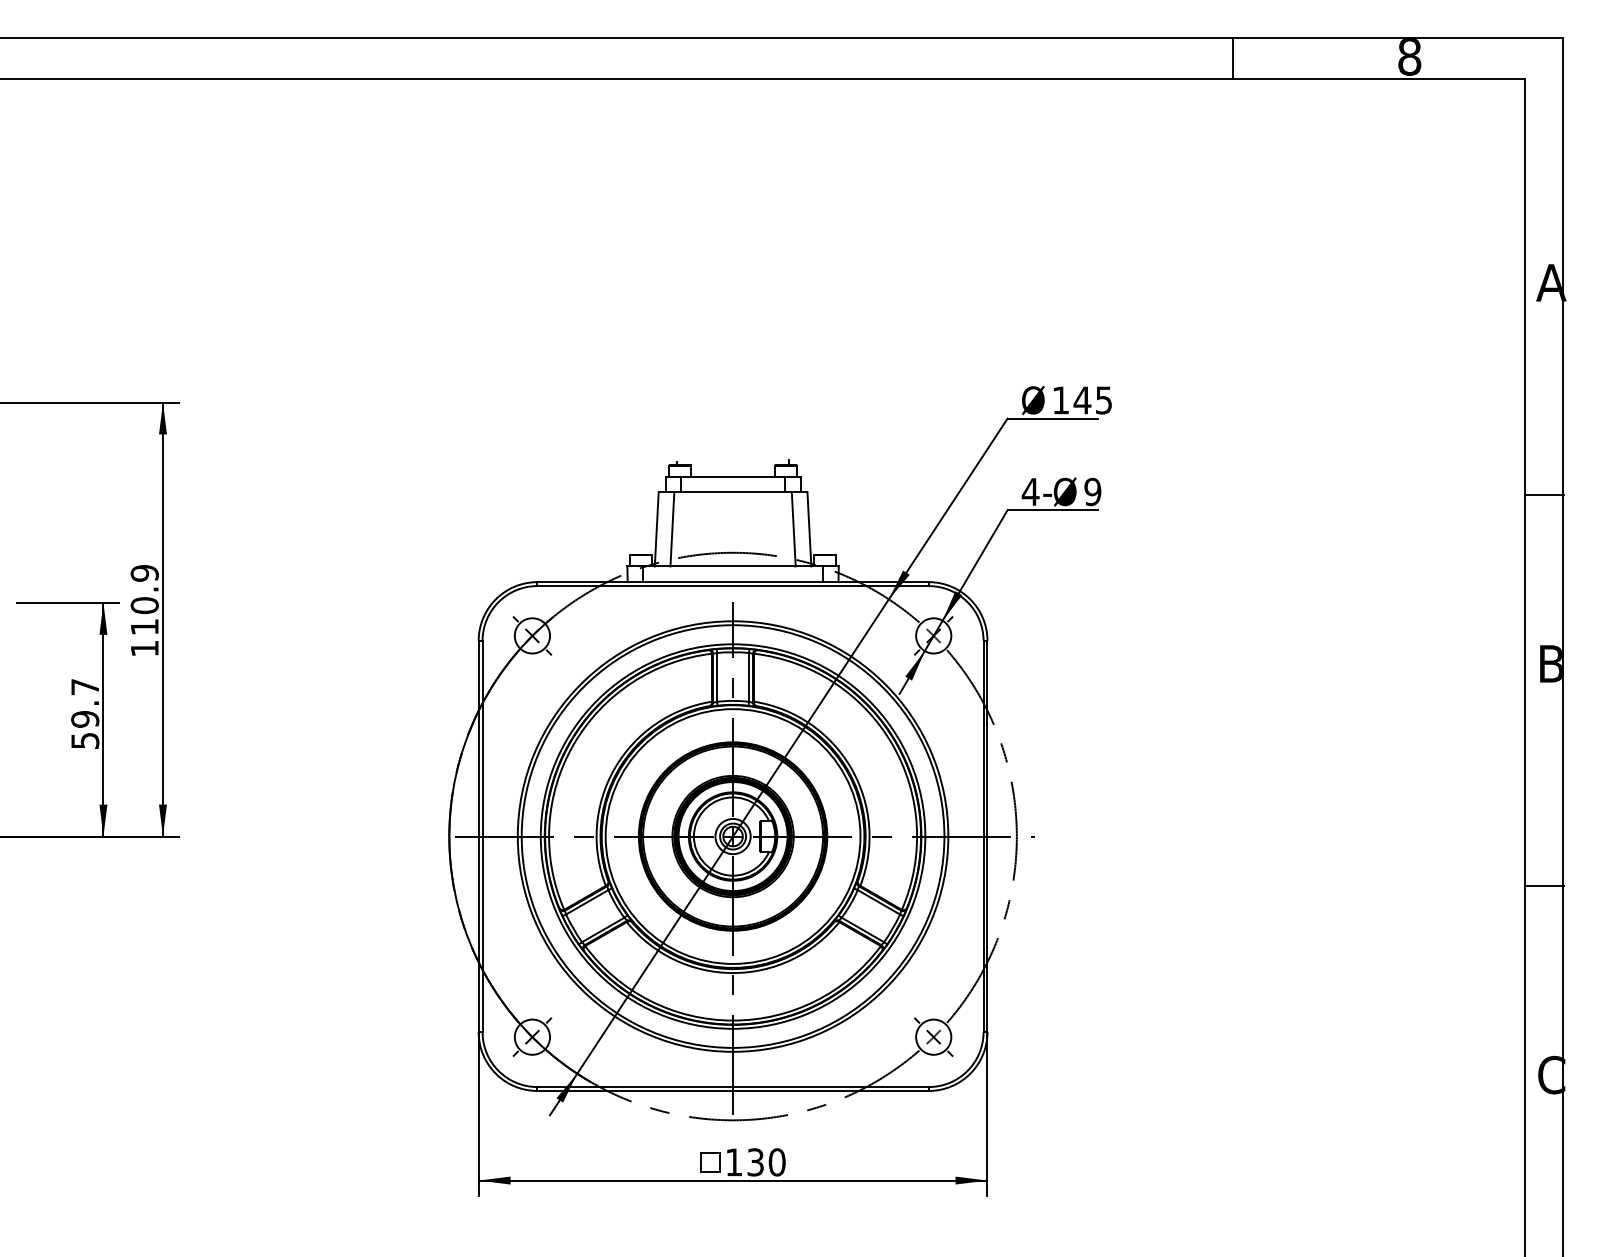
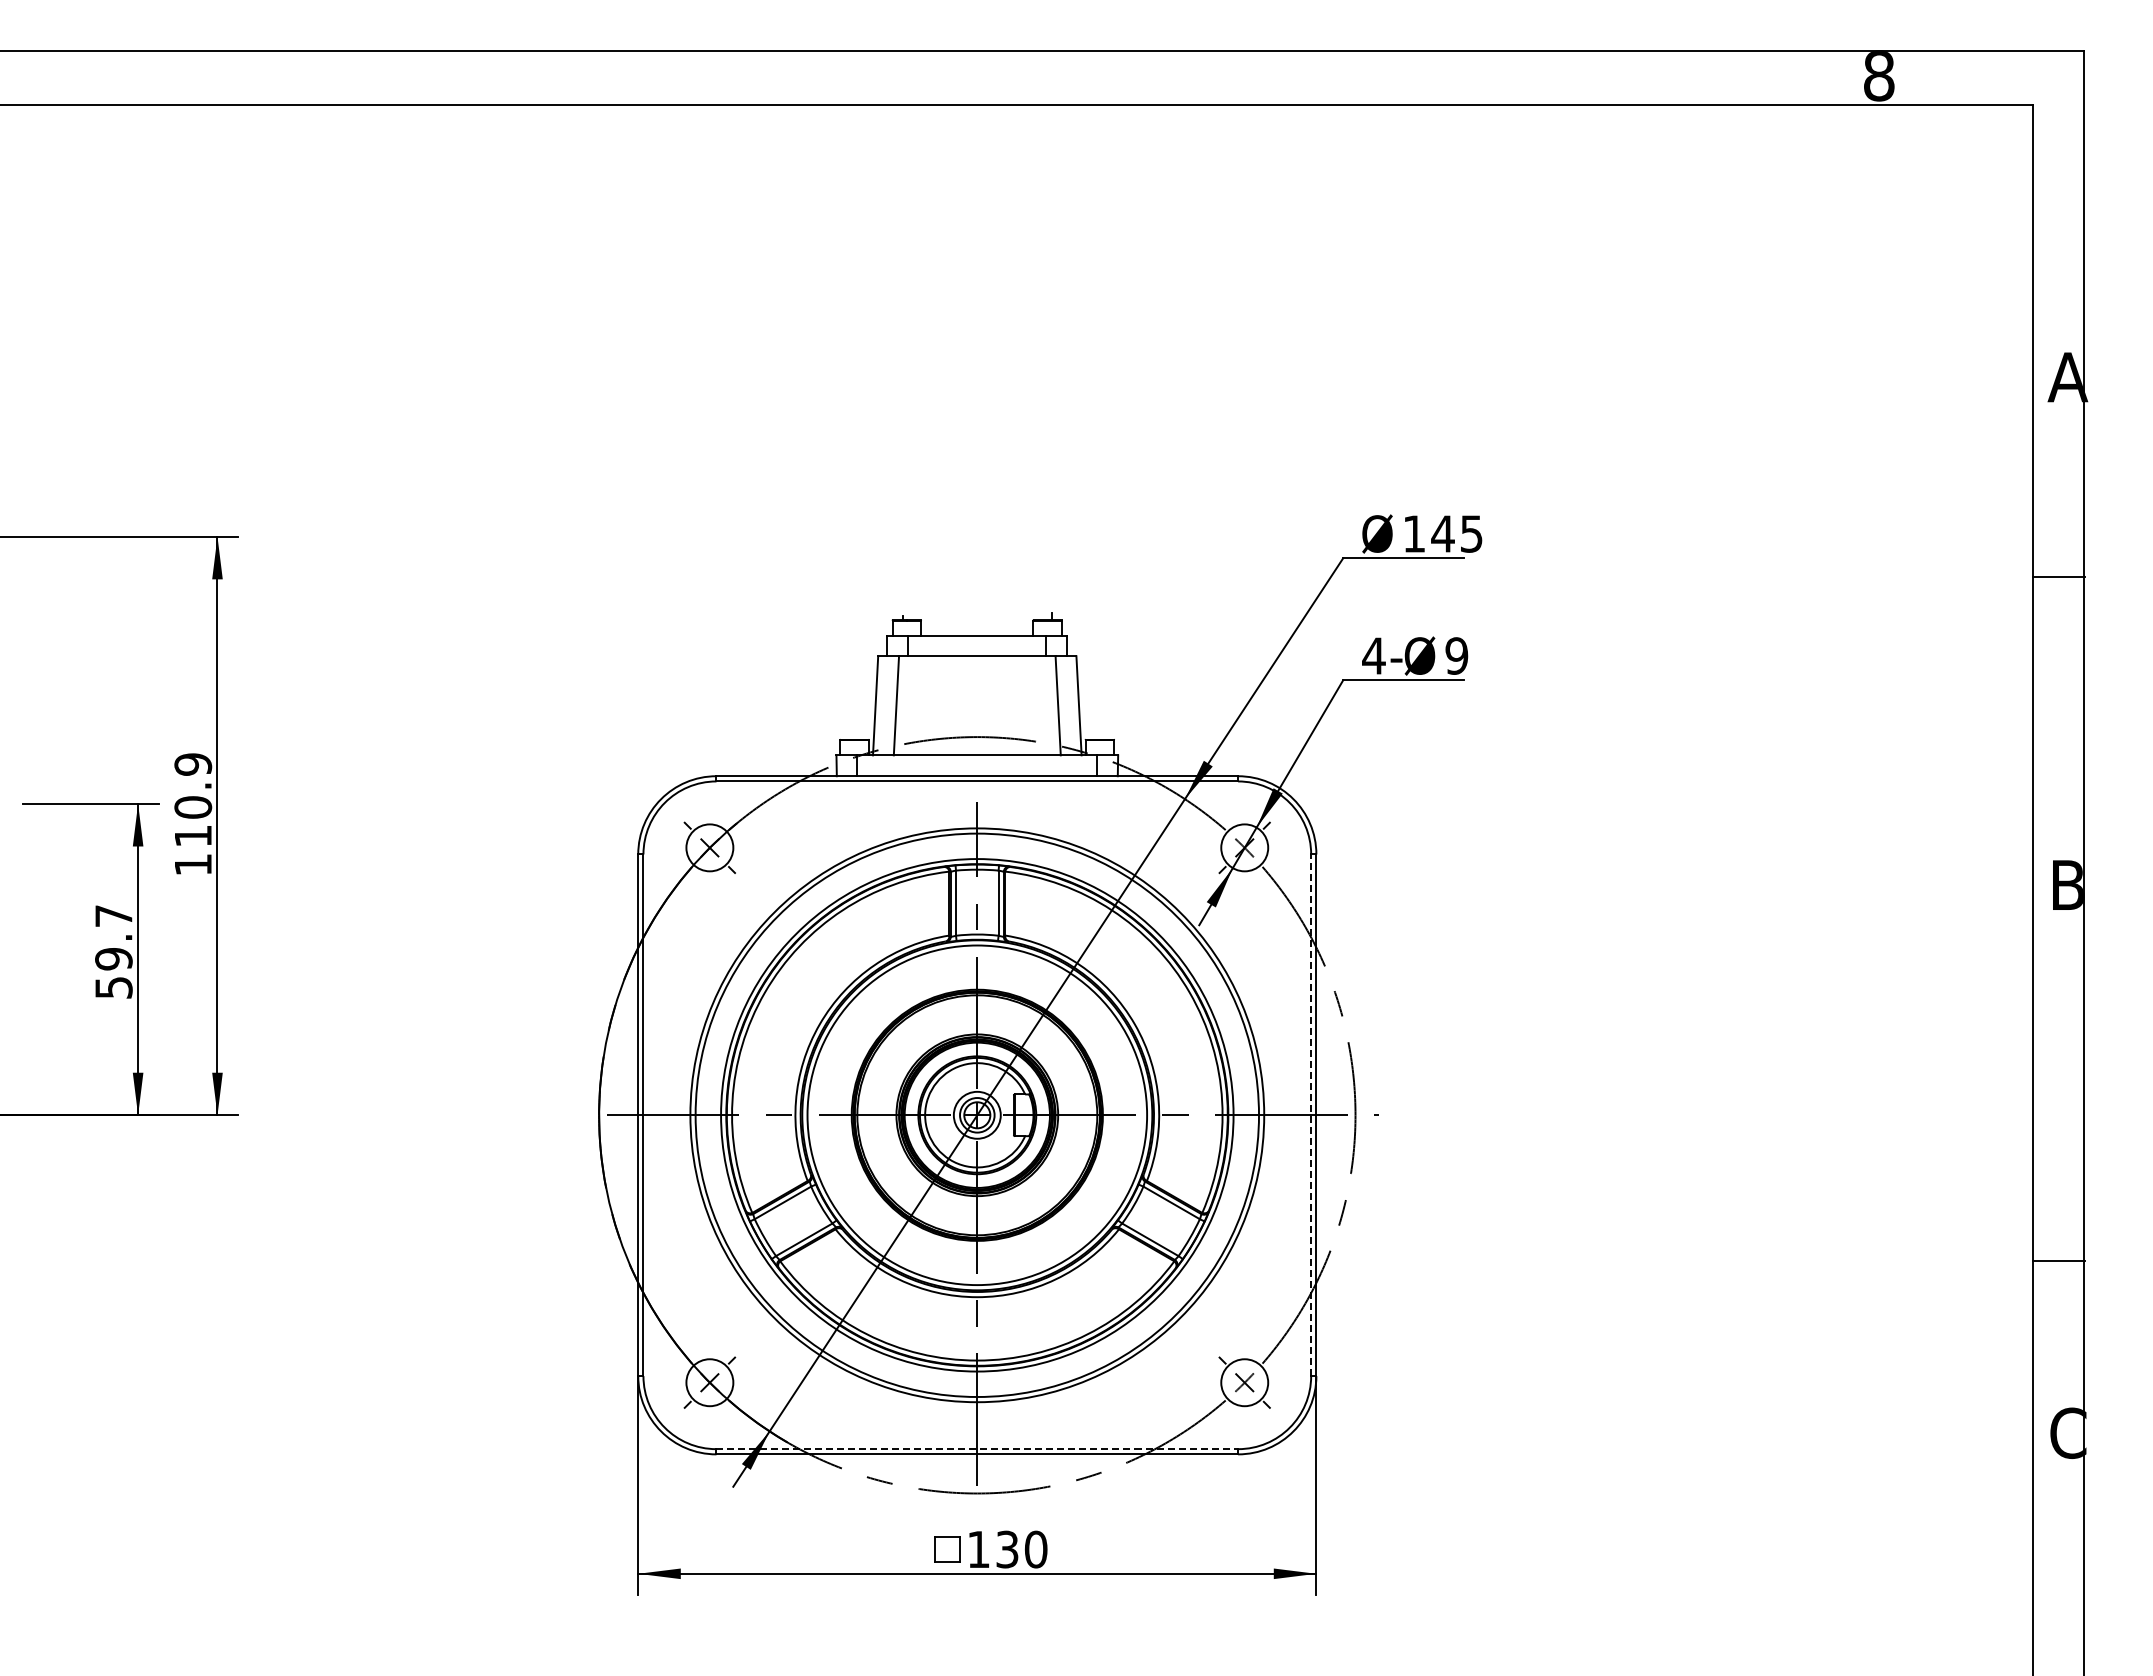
line: (1232, 58) -> (1643, 78), removed
line: (1544, 494) -> (2058, 576), moved
line: (983, 836) -> (1311, 1115), solid -> dashed
line: (1544, 886) -> (2058, 1261), moved
line: (733, 1087) -> (977, 1449), solid -> dashed

